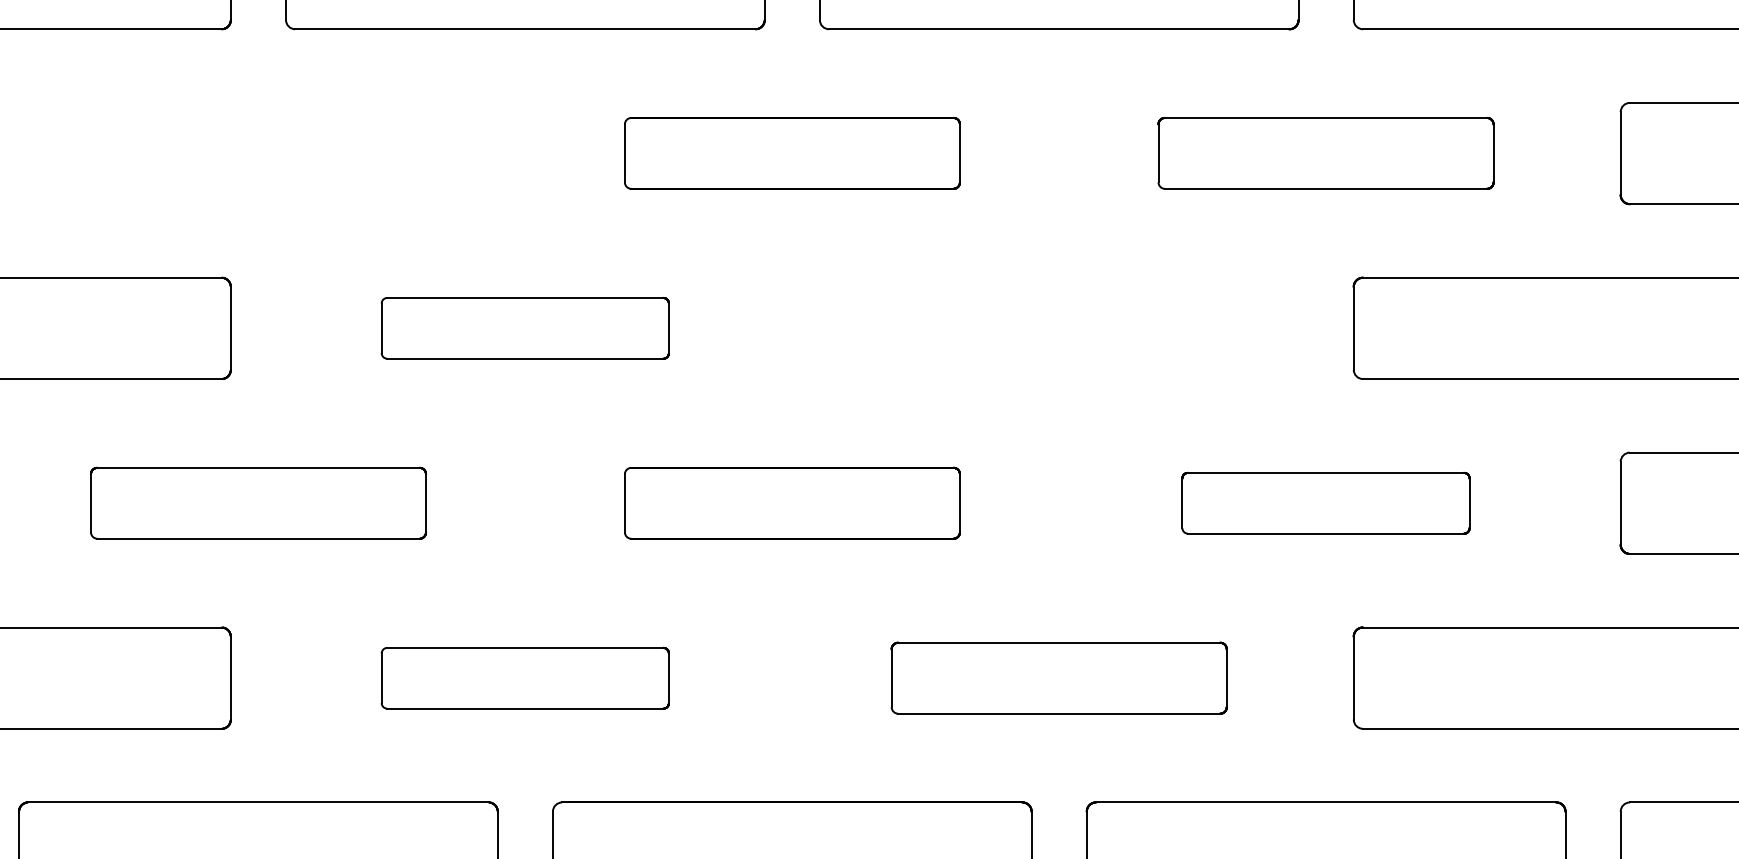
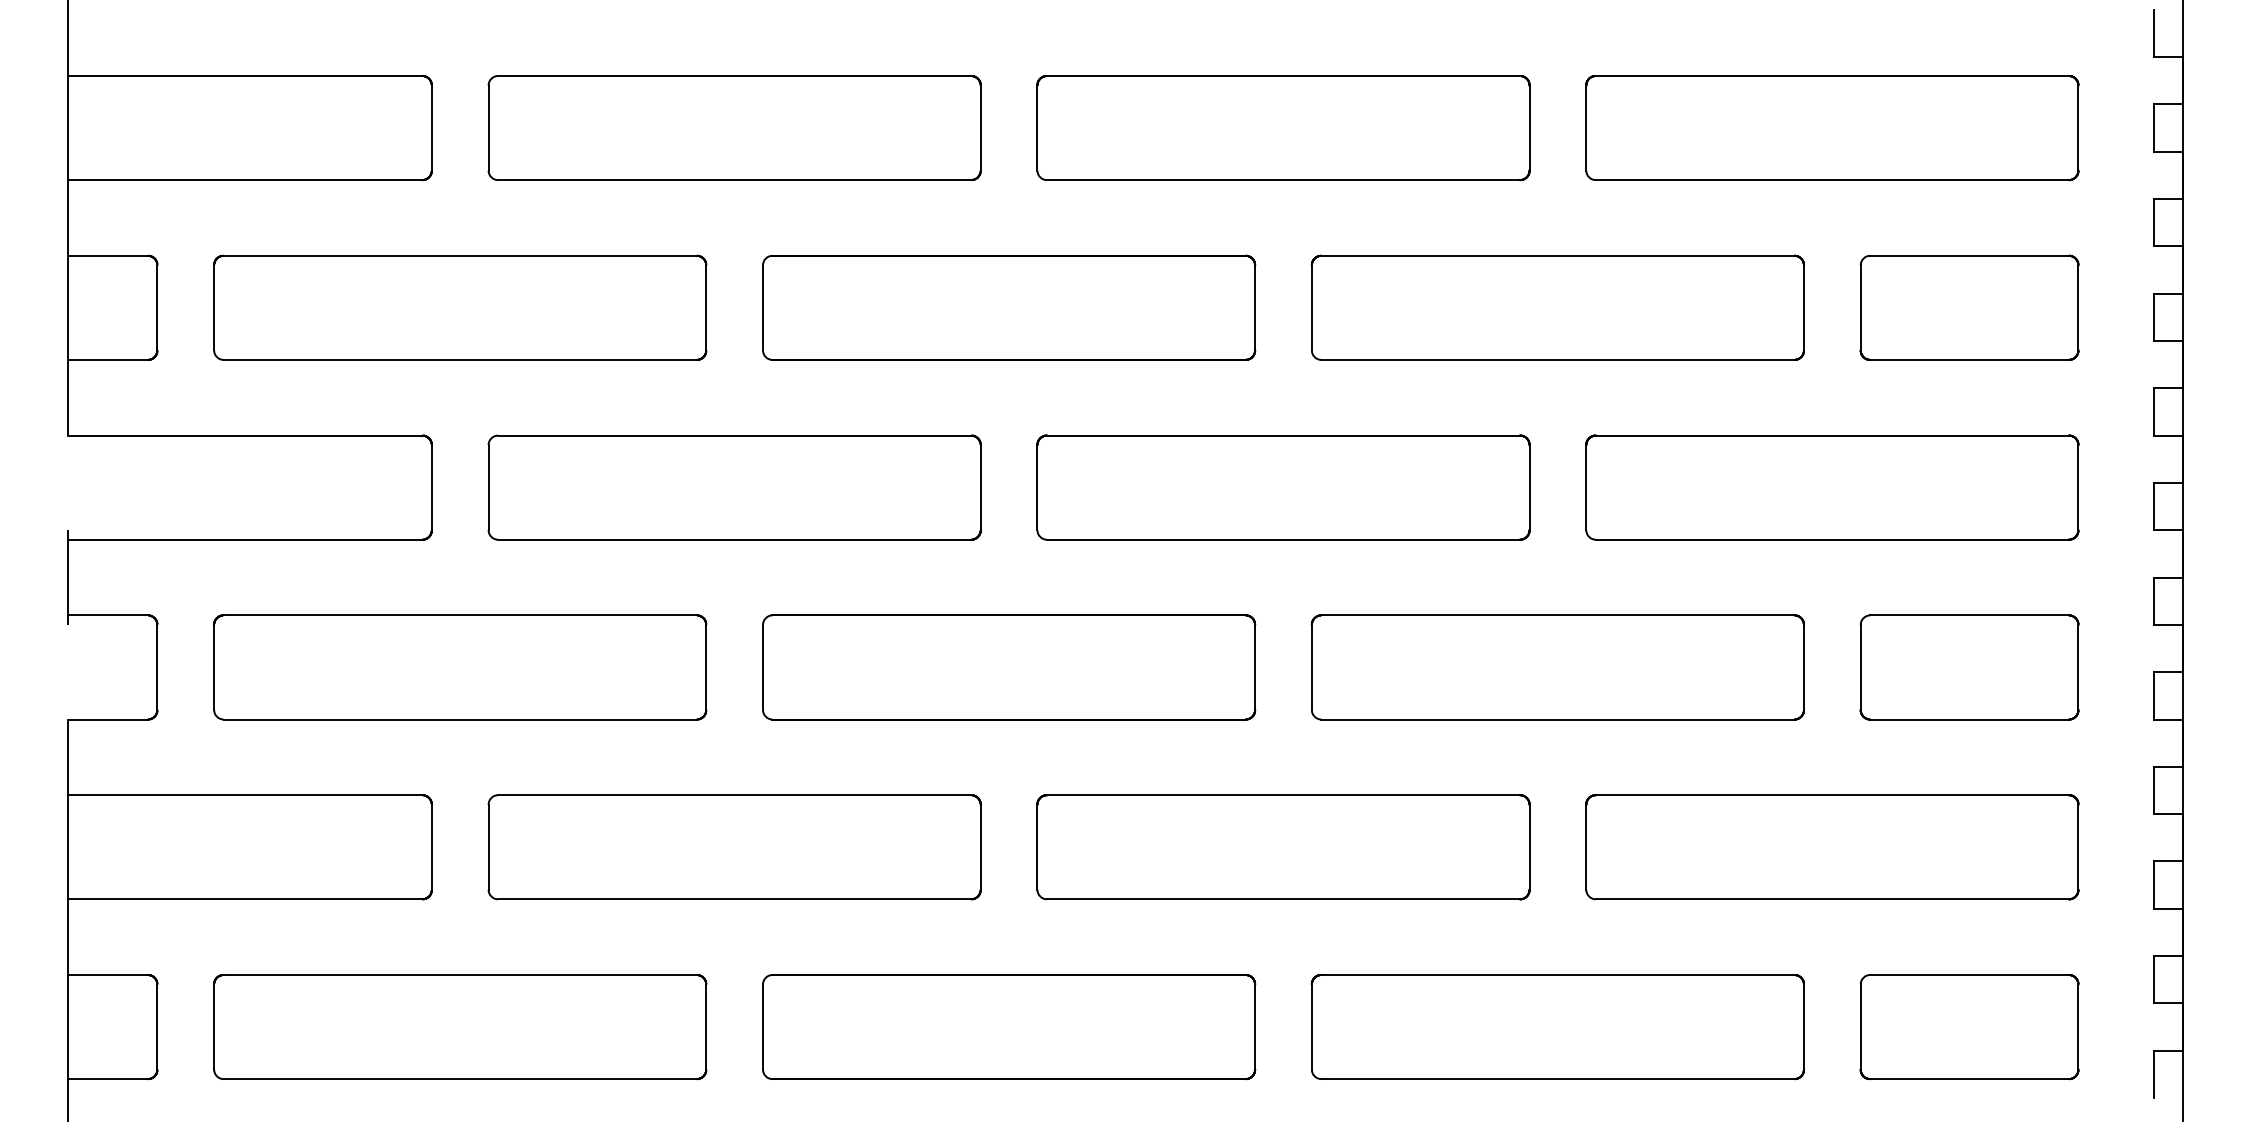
part: (258, 153) -> (460, 307), added
part: (792, 153) -> (1009, 307), size x1.43
part: (1325, 153) -> (1557, 307), size x1.43
part: (525, 328) -> (734, 487), size x1.67
part: (1059, 328) -> (1283, 487), added
part: (258, 503) -> (460, 667), size x1.43
part: (792, 503) -> (1009, 667), size x1.43
part: (1325, 503) -> (1557, 667), size x1.67
part: (525, 678) -> (734, 847), size x1.67
part: (1059, 678) -> (1283, 847), size x1.43

